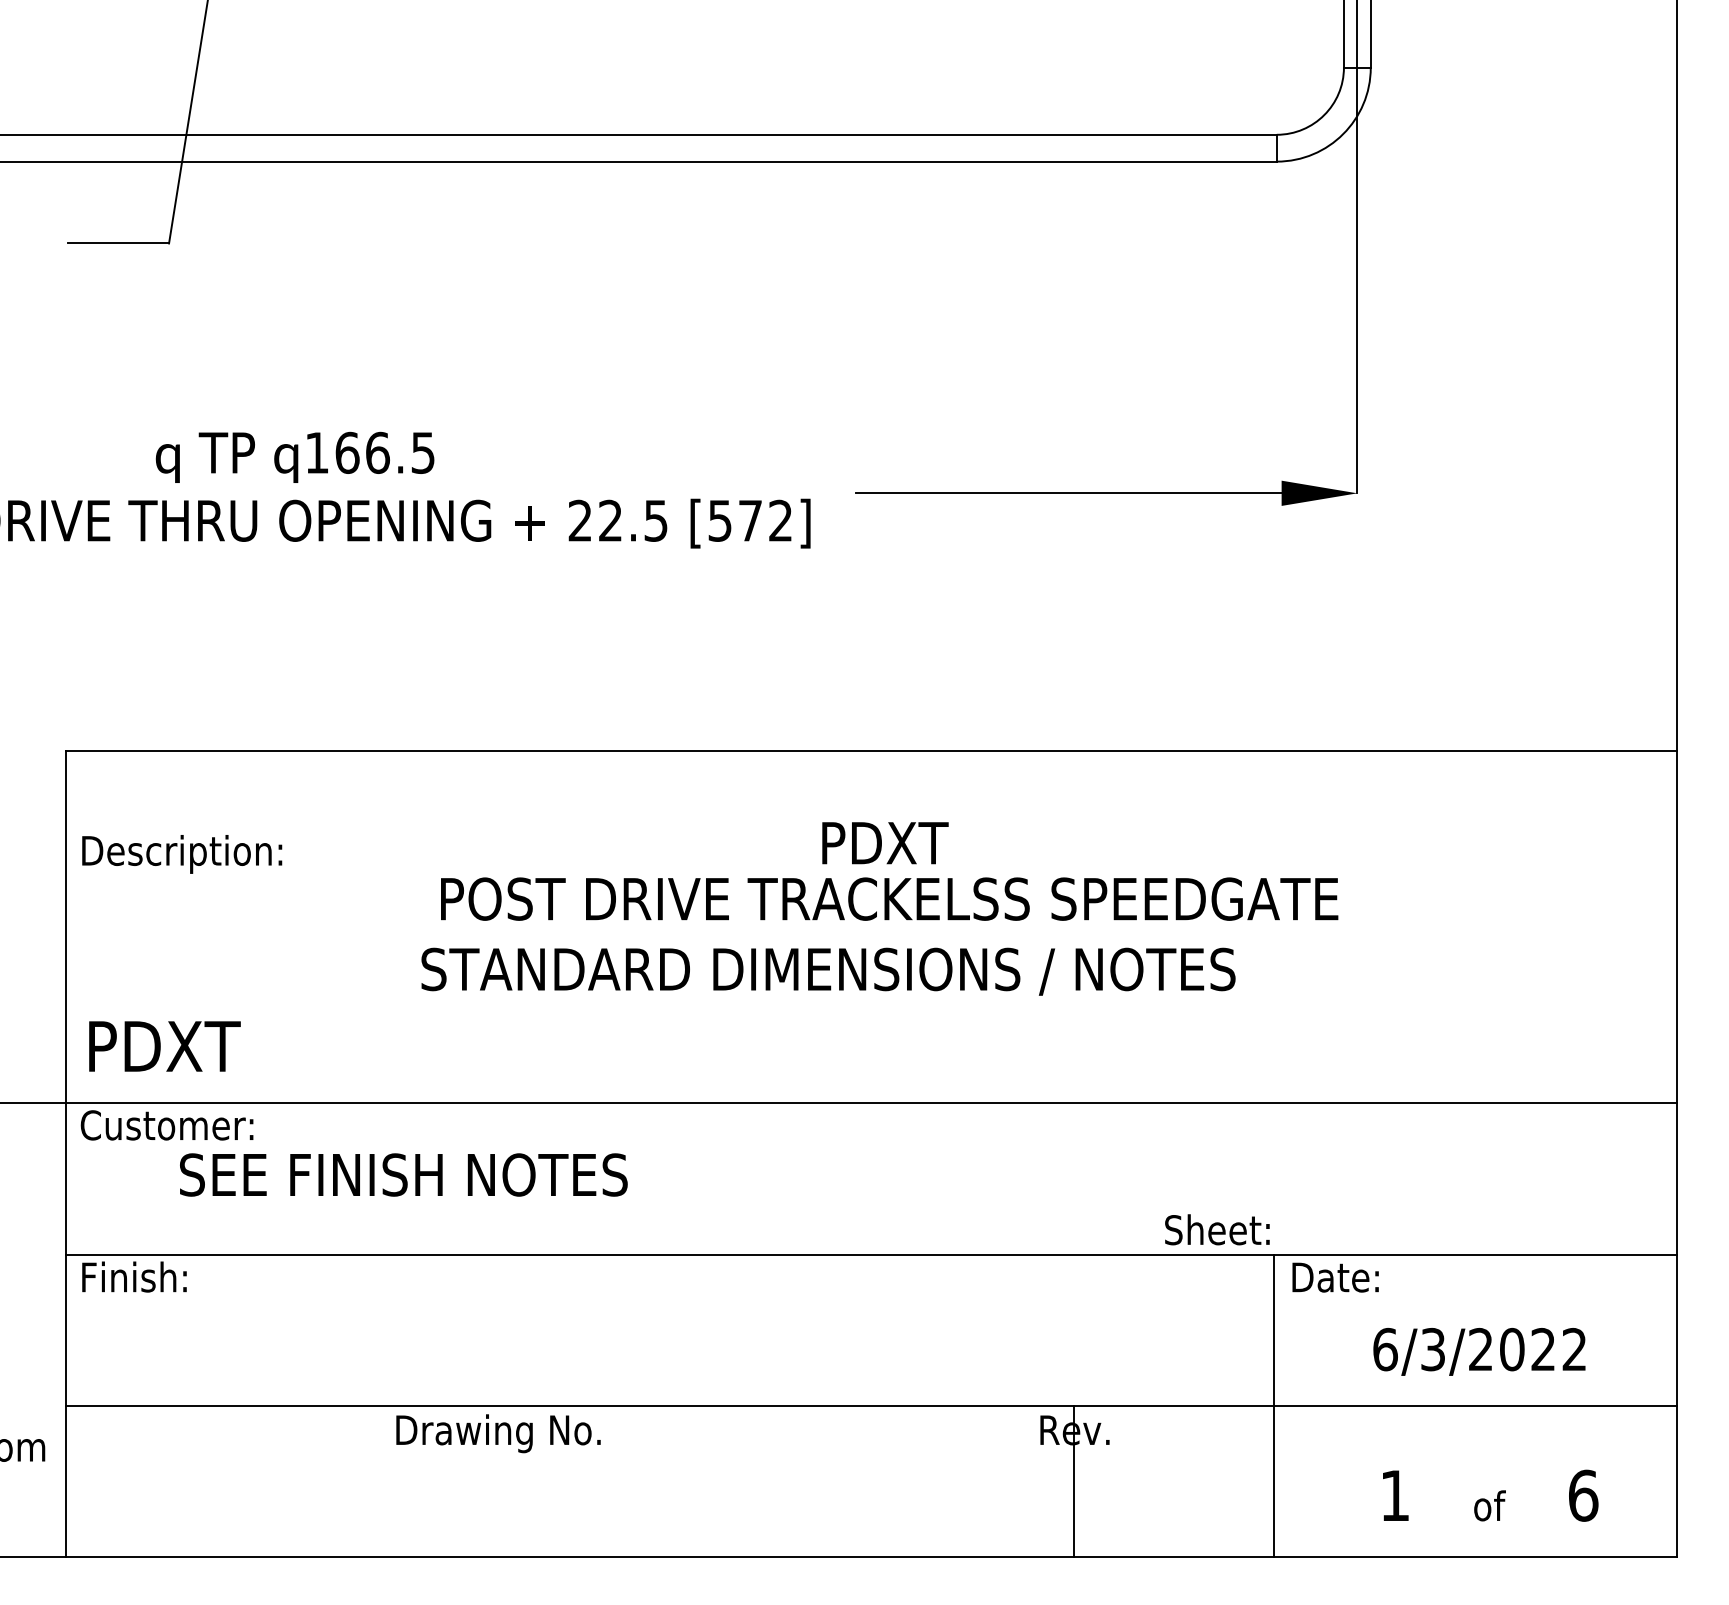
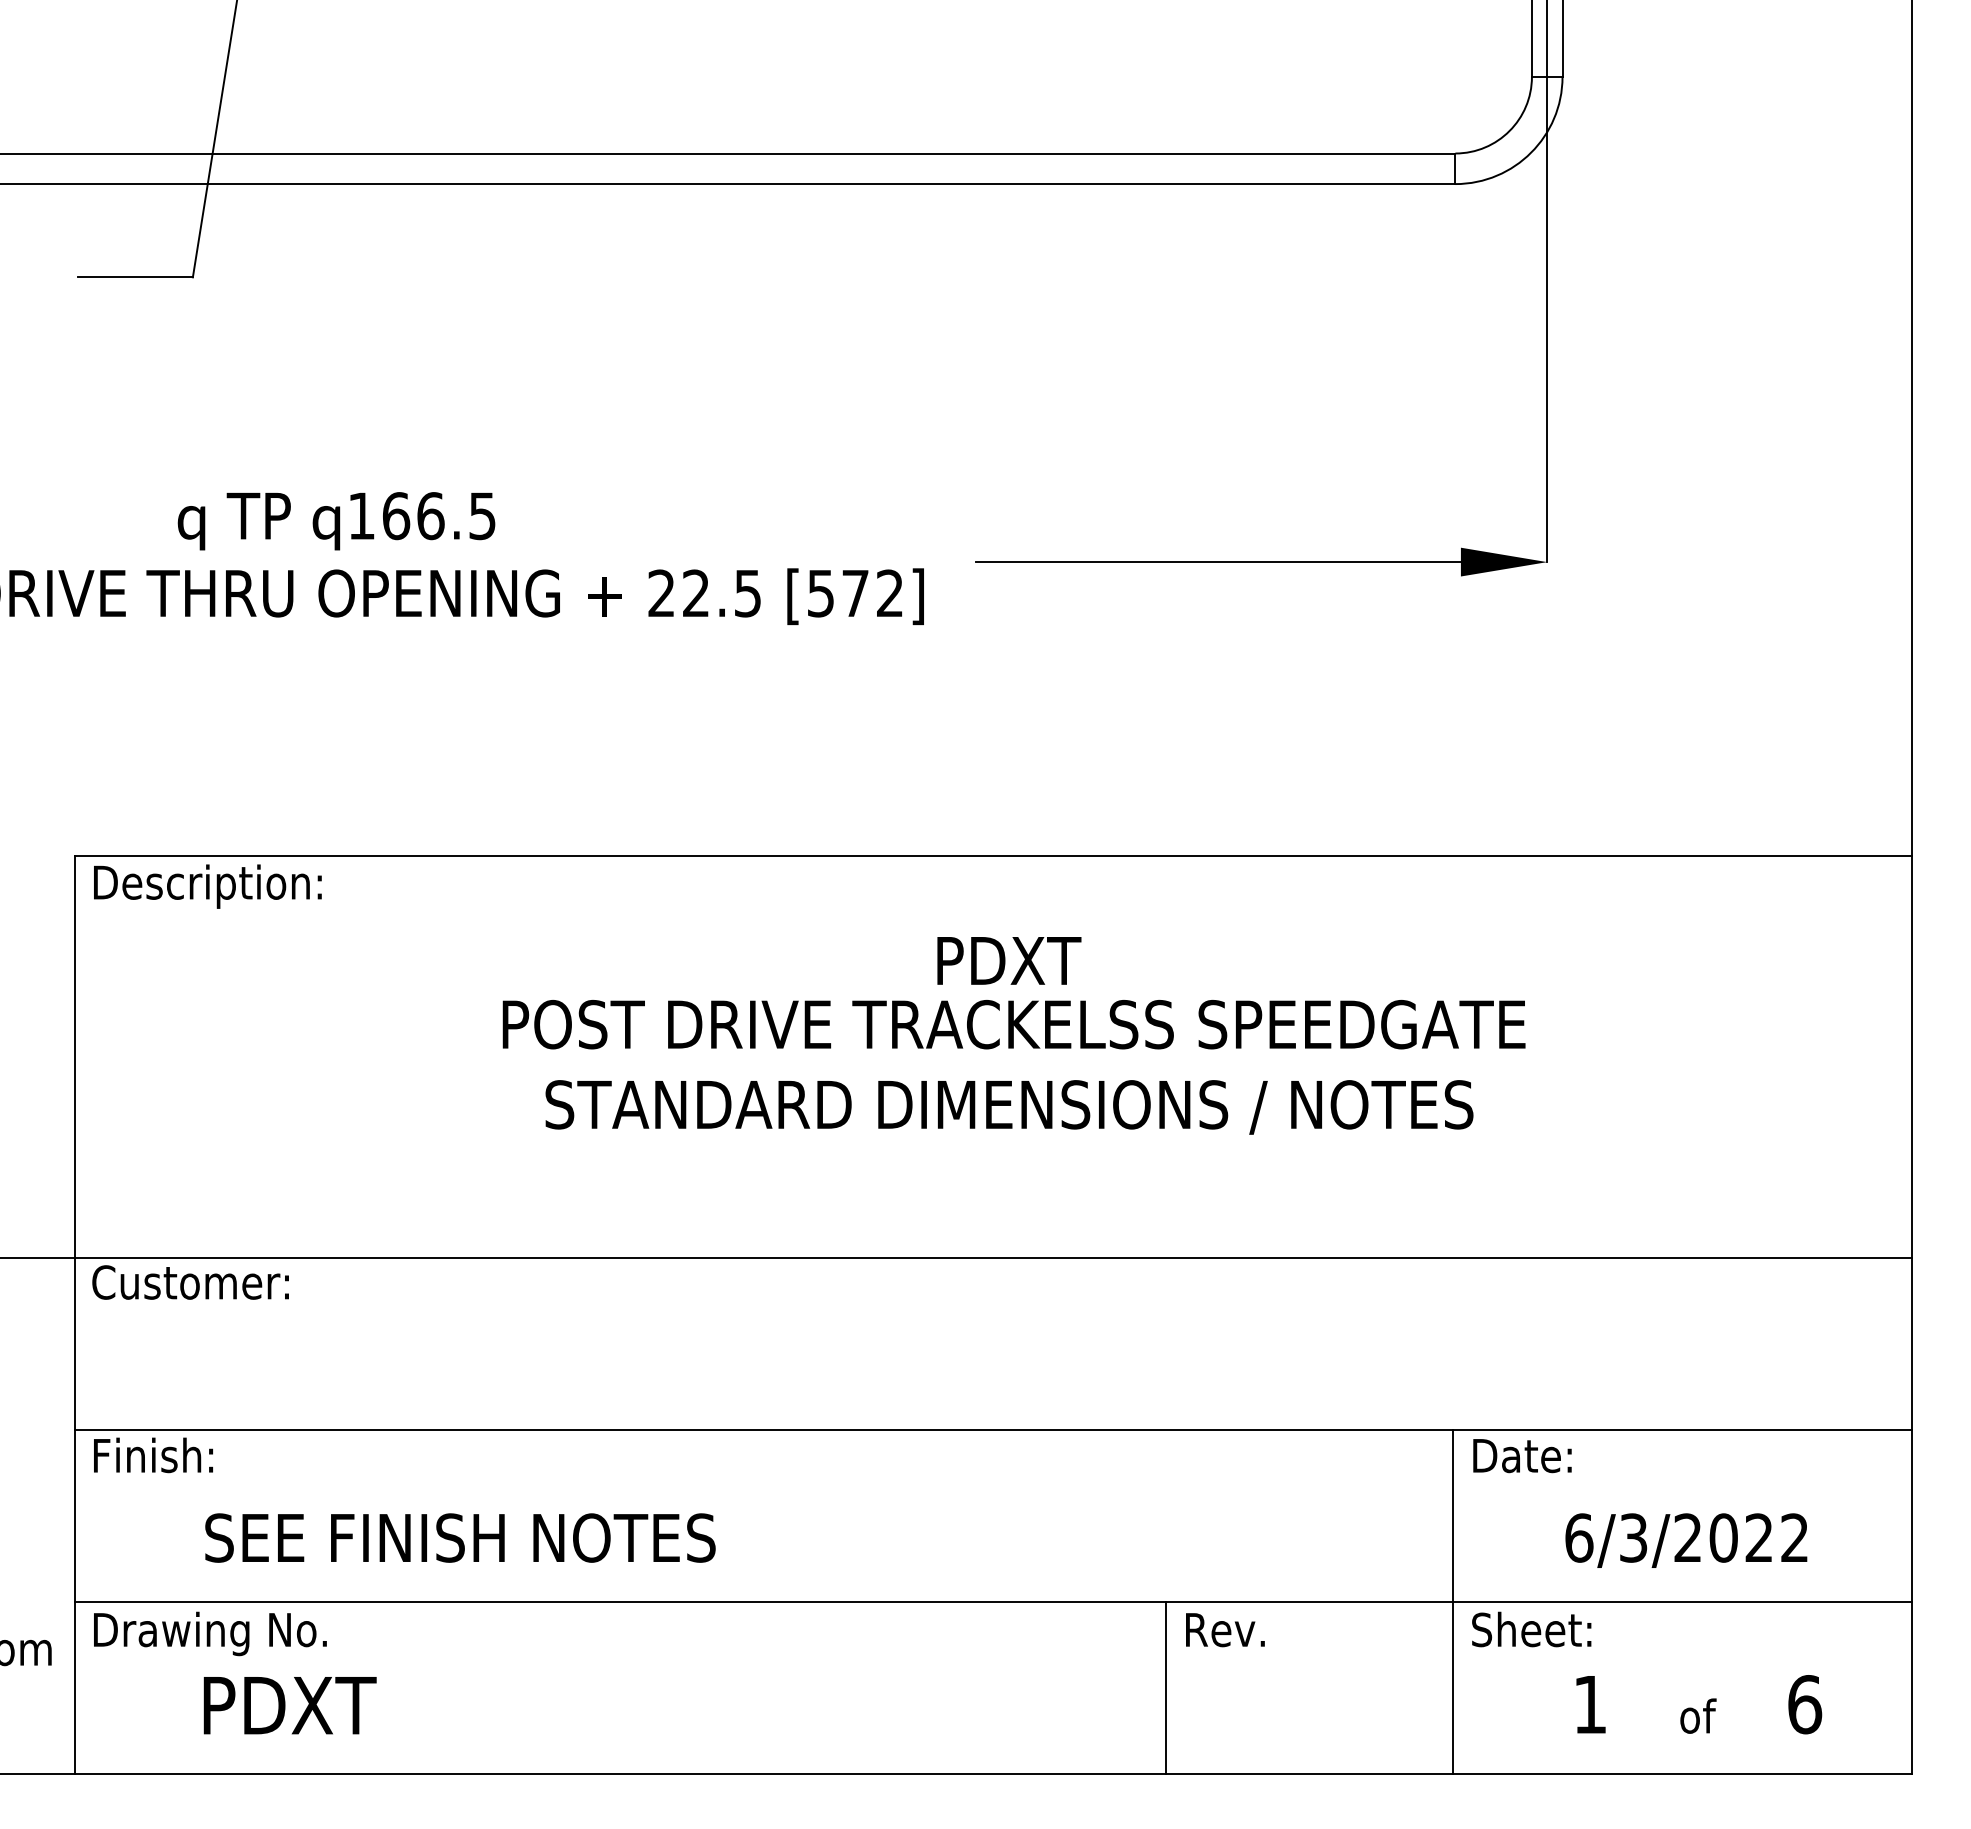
text: (181, 854) -> (207, 886), moved
text: (828, 971) -> (1009, 1107), moved
text: (164, 1046) -> (289, 1705), moved
text: (403, 1174) -> (460, 1537), moved
text: (1217, 1229) -> (1531, 1629), moved
text: (498, 1433) -> (210, 1633), moved
line: (1074, 1480) -> (1165, 1687), moved

